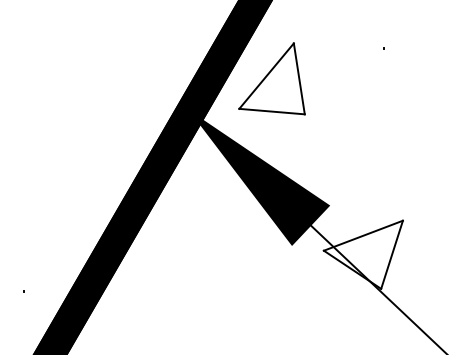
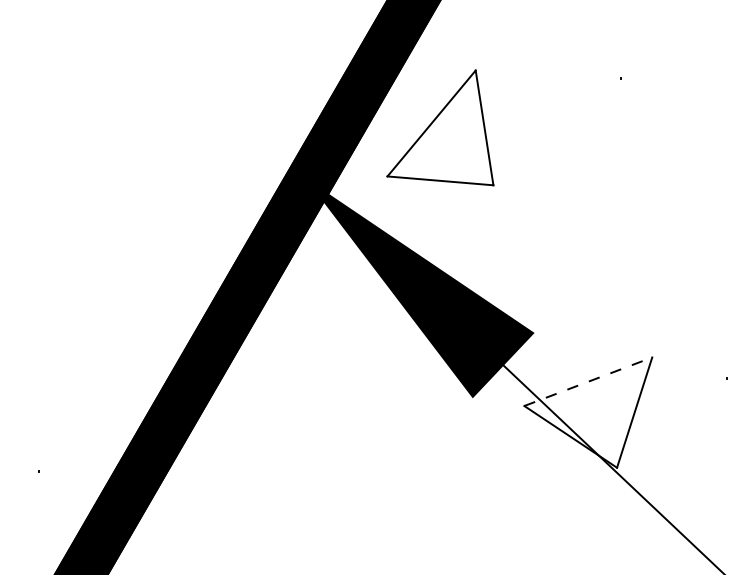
line: (363, 235) -> (588, 381), solid -> dashed

